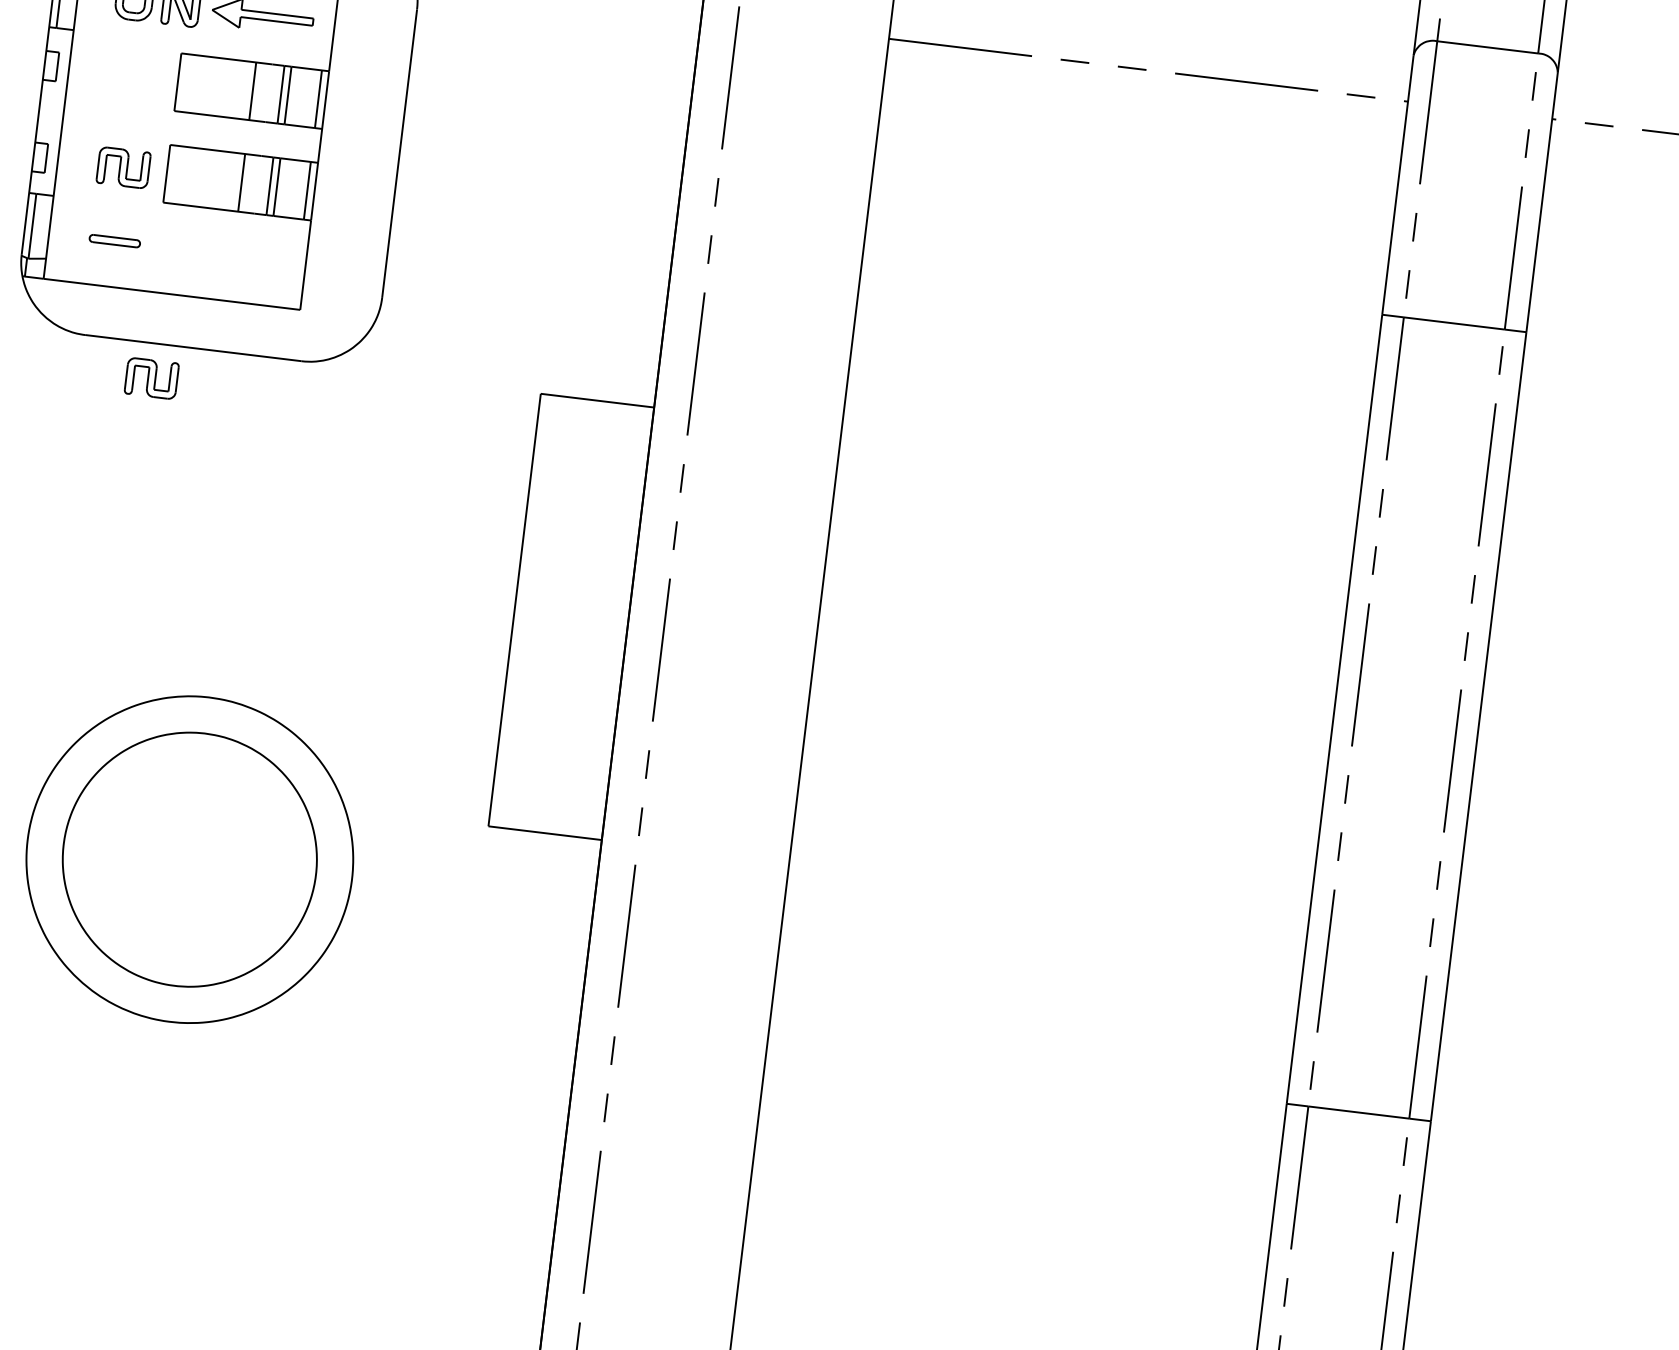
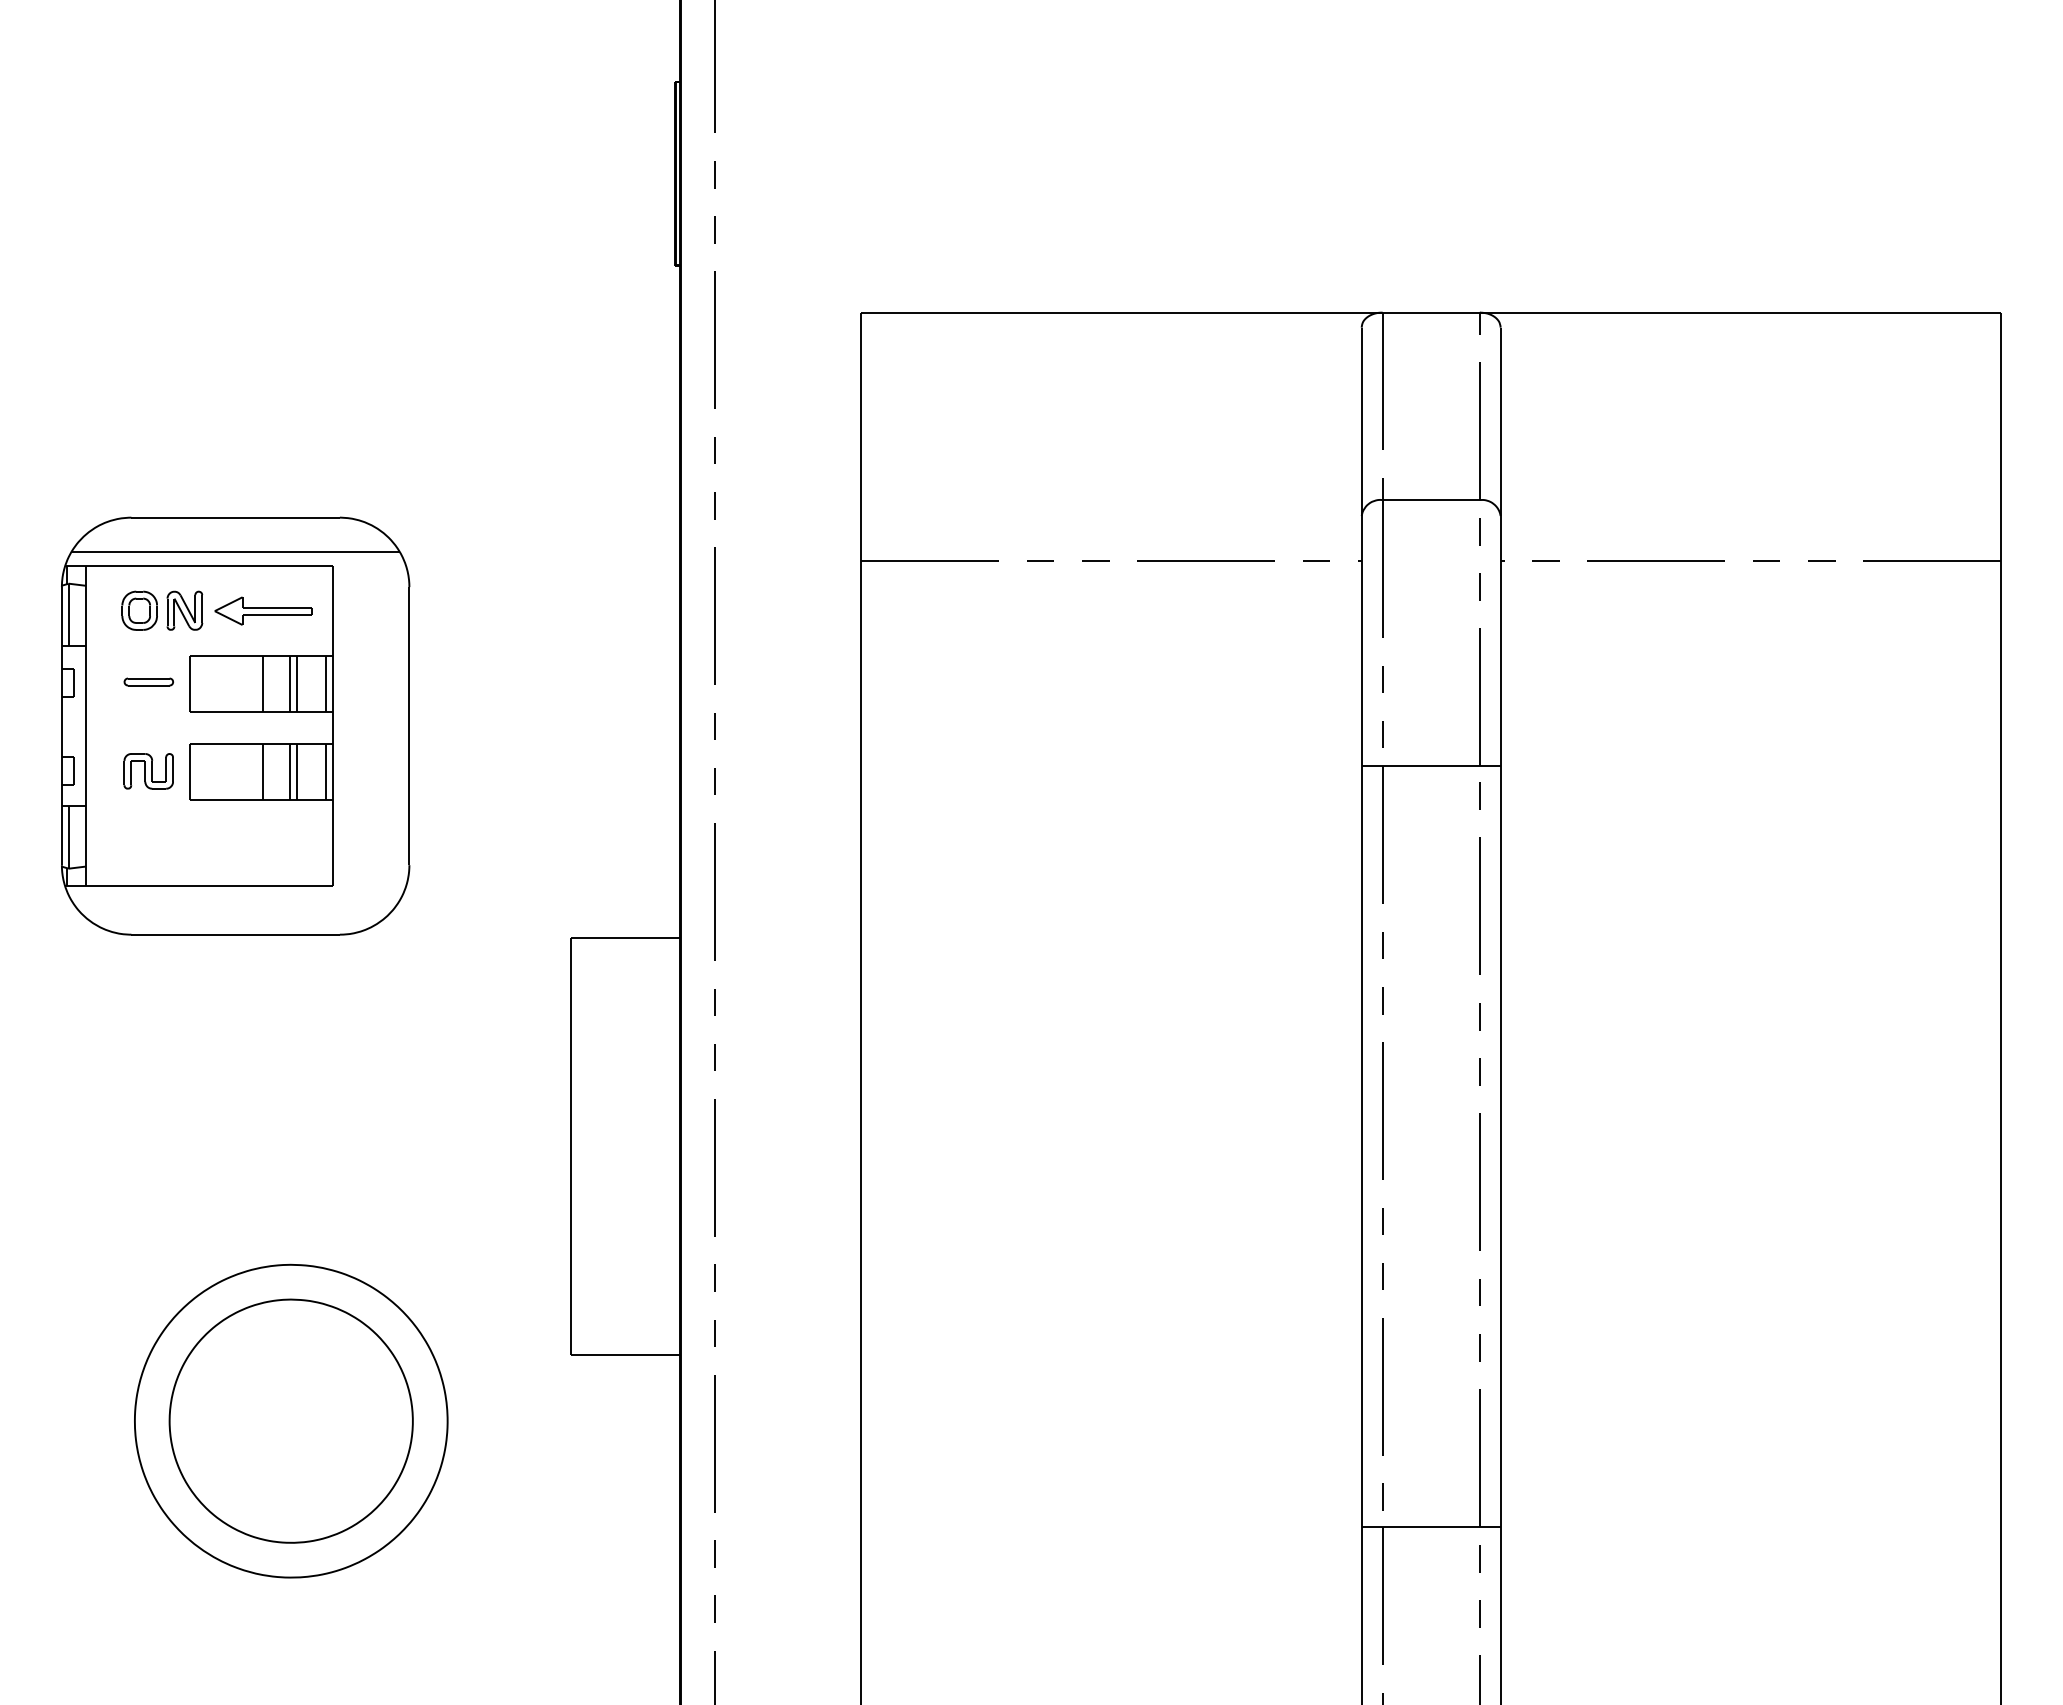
part: (114, 240) -> (148, 681), moved
part: (151, 378) -> (199, 968), removed

